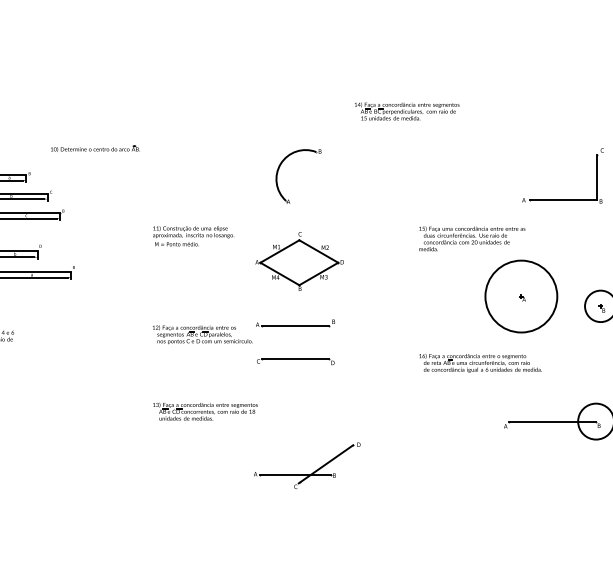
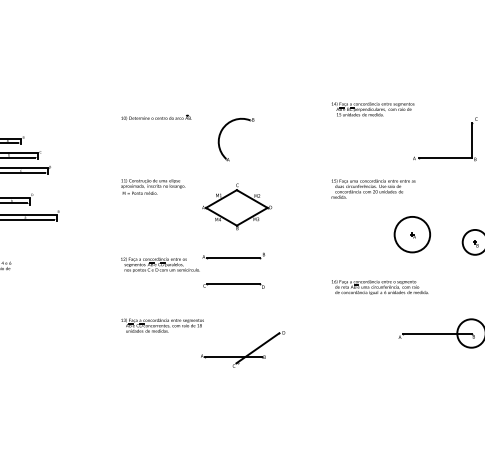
part: (407, 111) -> (373, 109), moved
part: (95, 148) -> (156, 117), moved
circle: (521, 296) -> (412, 234), size x0.62
part: (310, 473) -> (245, 355), moved

